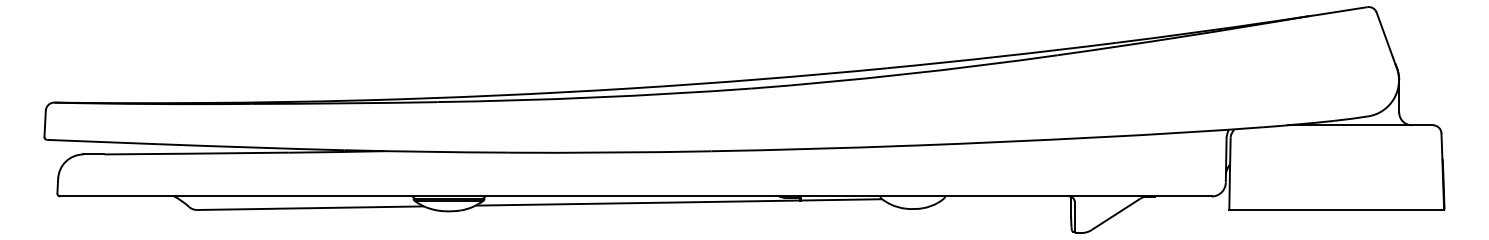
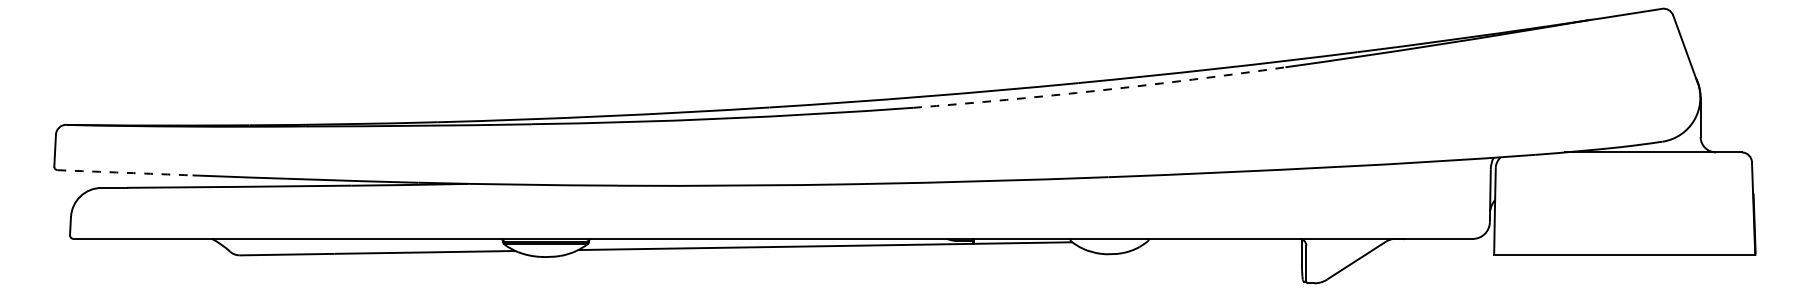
arc: (904, 74) -> (1099, 90), solid -> dashed
arc: (103, 141) -> (125, 172), solid -> dashed

